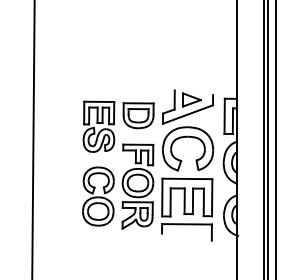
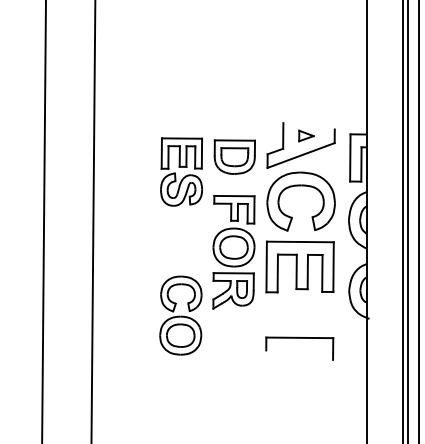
part: (192, 99) -> (306, 135), size x0.6
part: (98, 196) -> (180, 315), moved
part: (186, 224) -> (299, 338), moved

